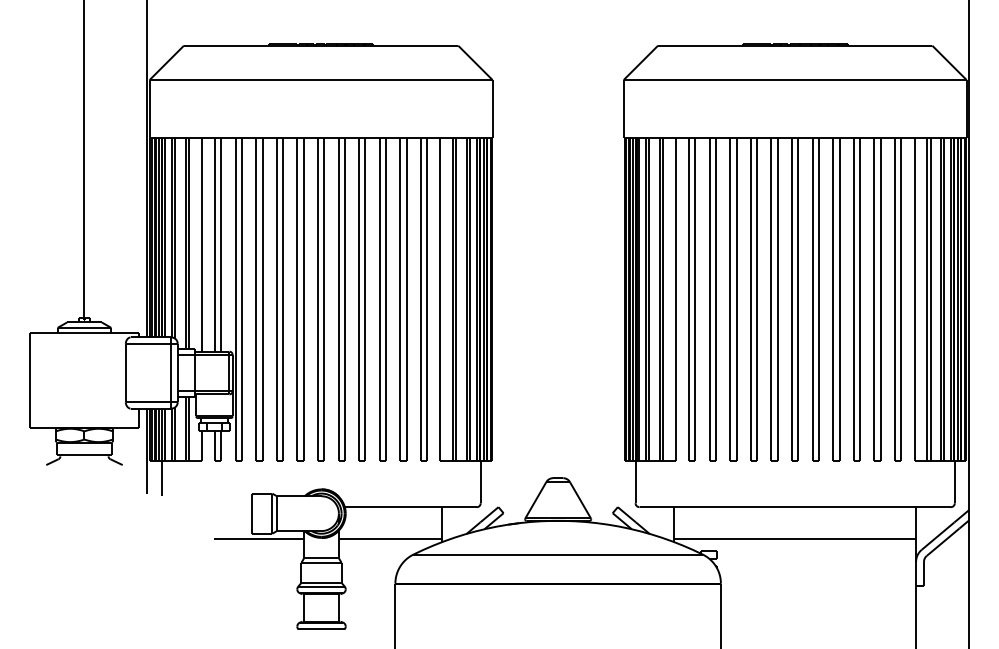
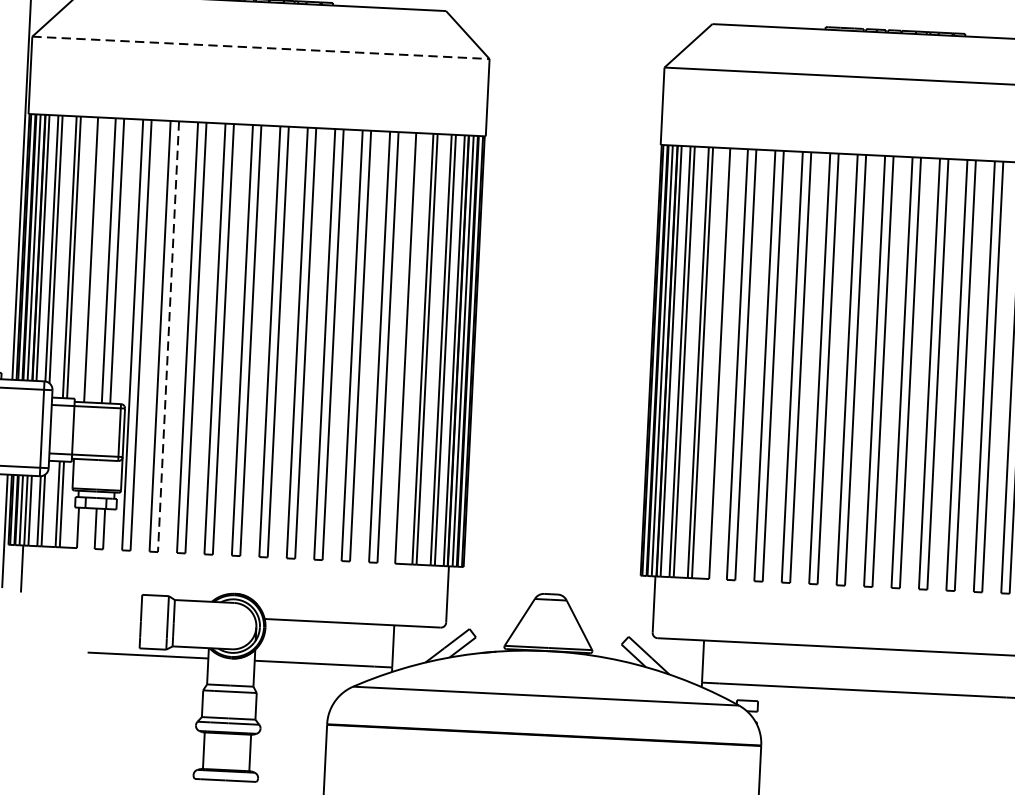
line: (321, 80) -> (261, 48), solid -> dashed
line: (262, 299) -> (168, 336), solid -> dashed

